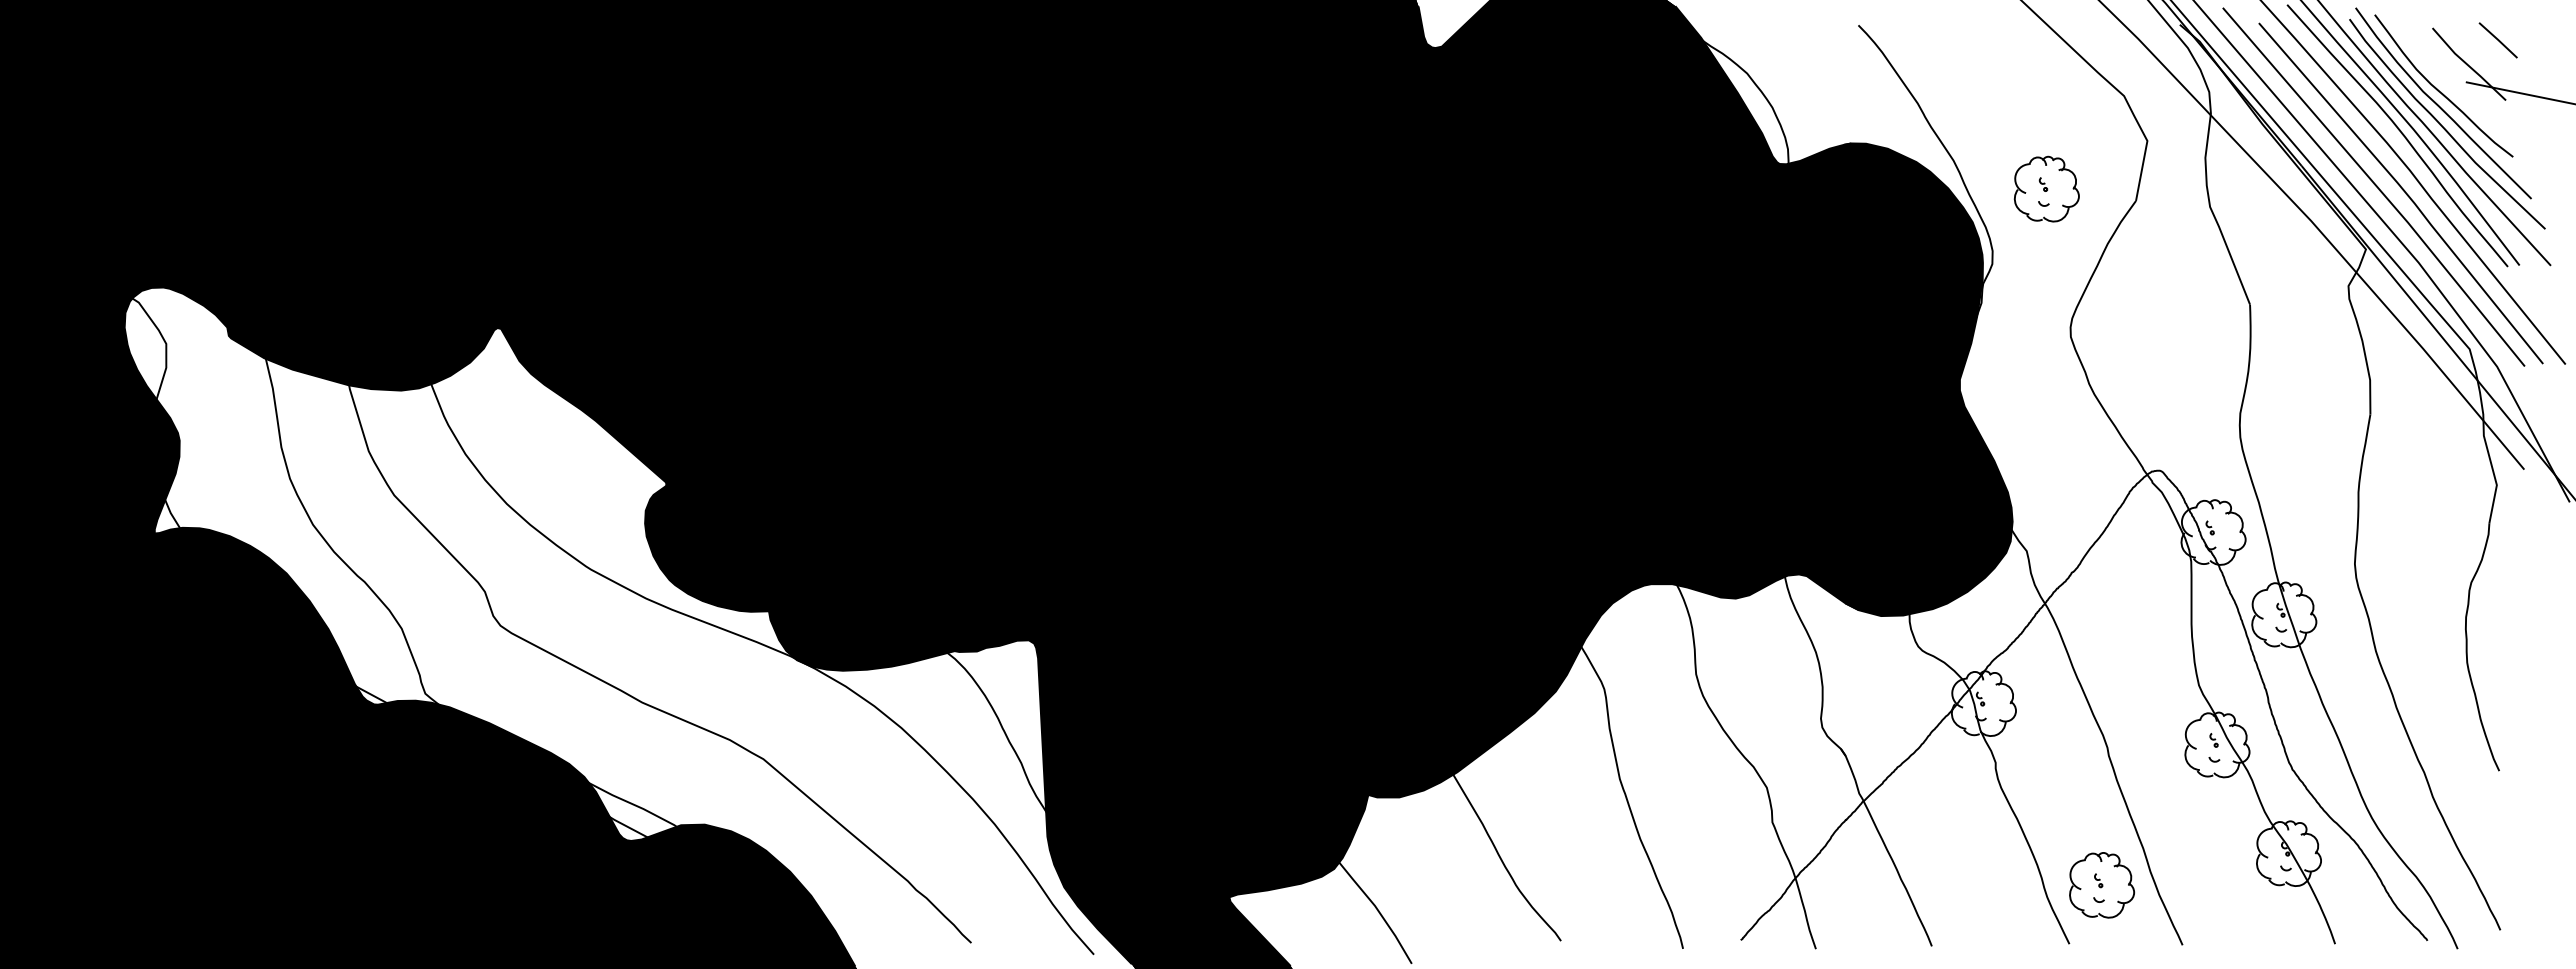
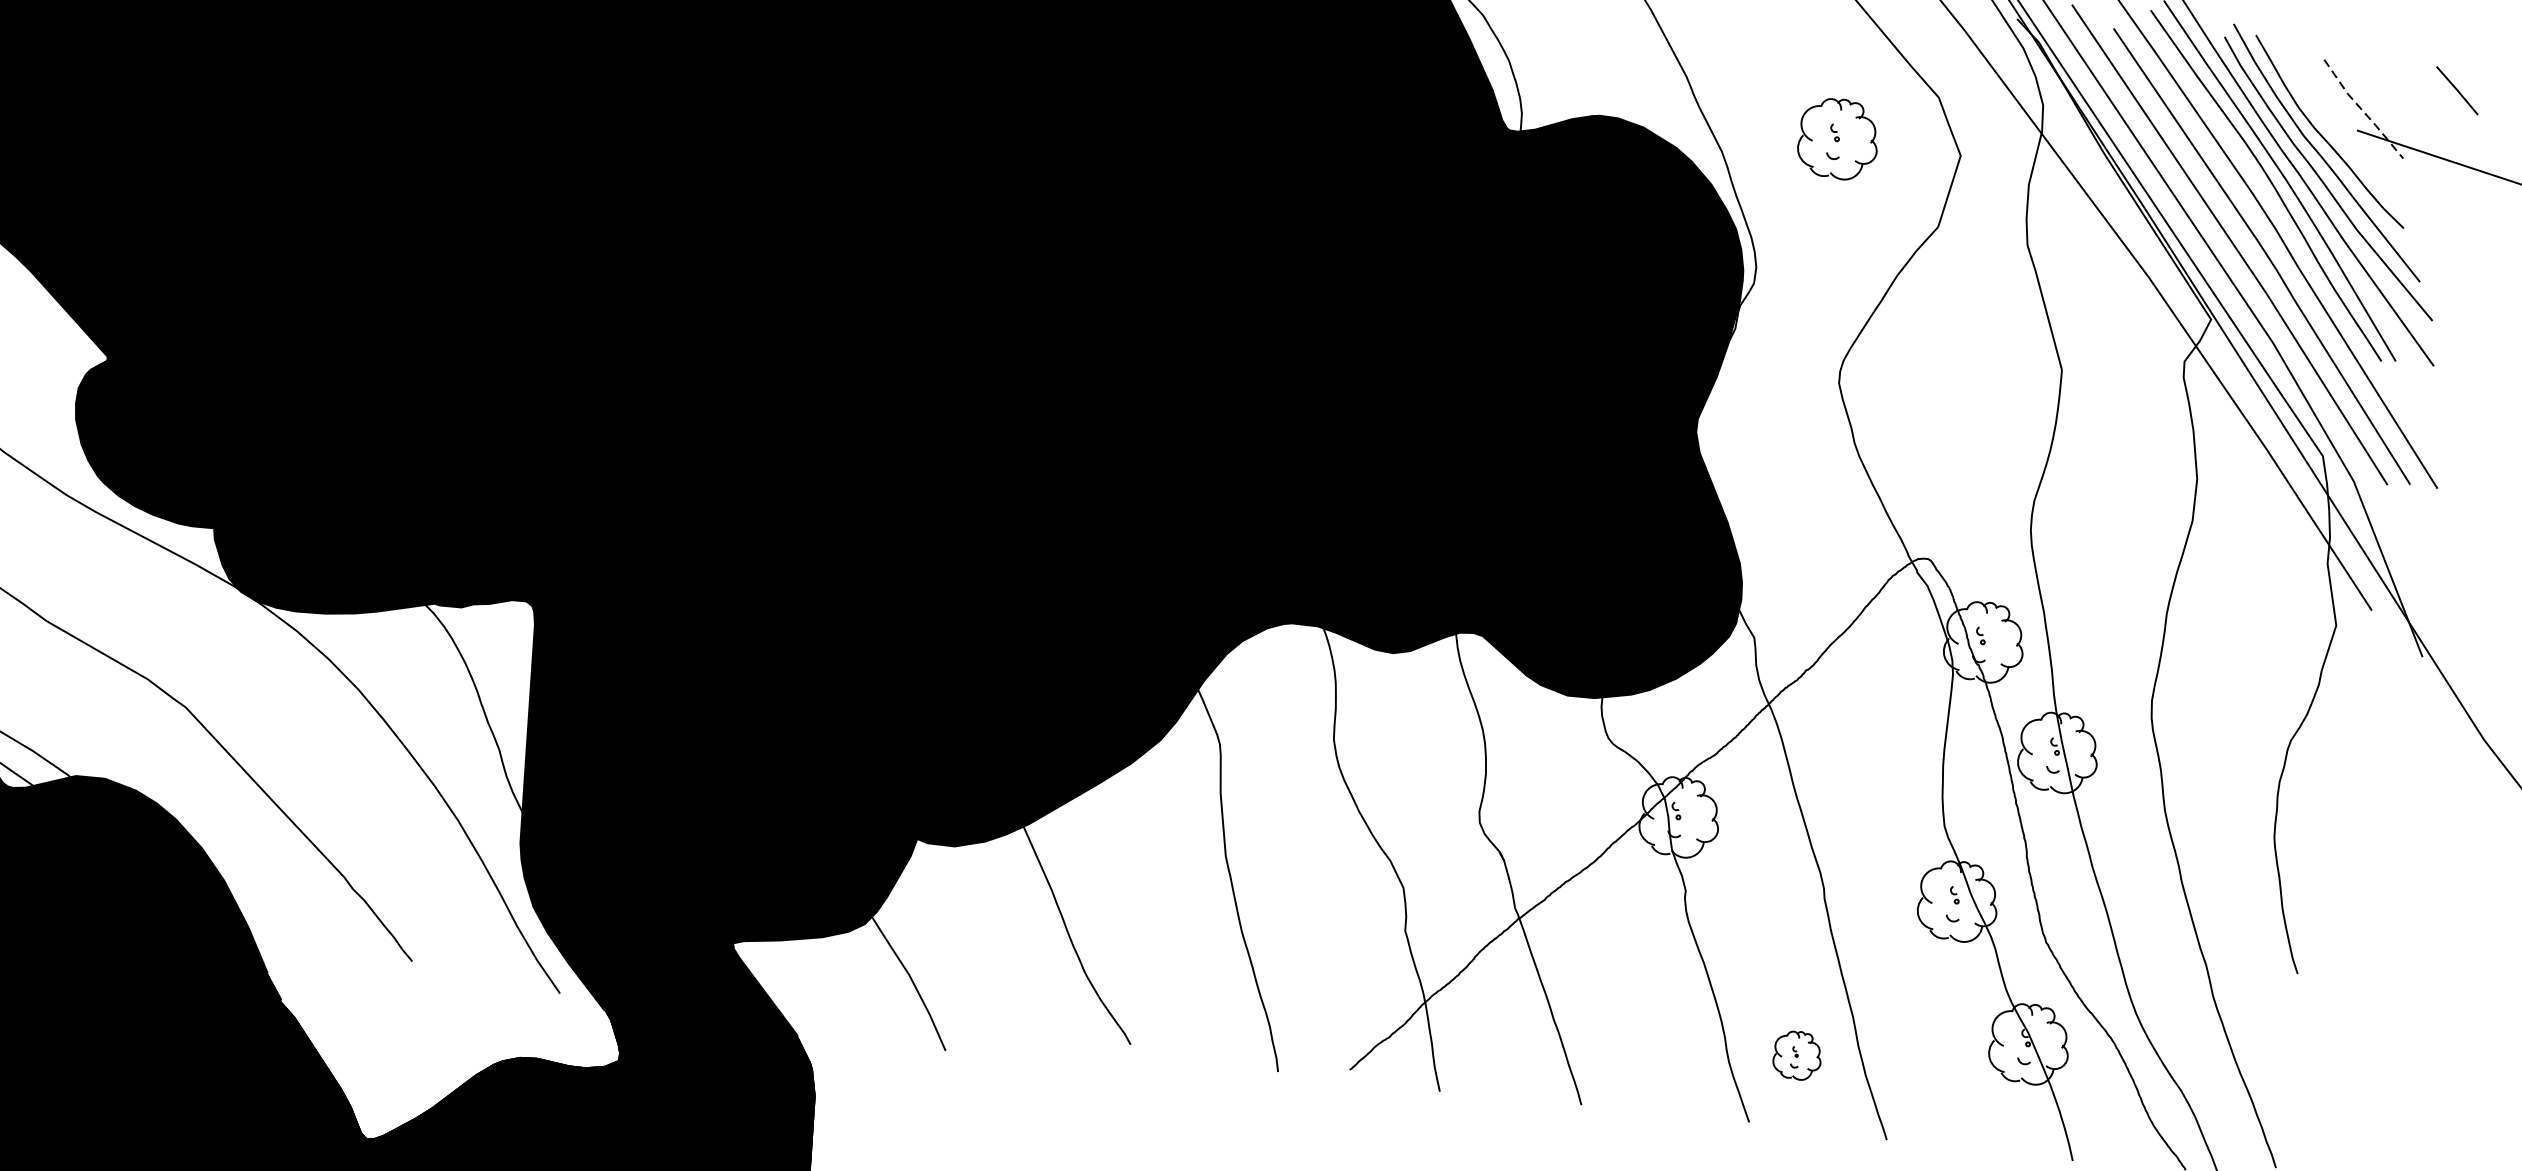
line: (2497, 40) -> (2456, 90), moved
line: (2468, 65) -> (2362, 110), solid -> dashed
part: (2046, 188) -> (1838, 138), moved
part: (2102, 885) -> (1797, 1055), size x0.6

